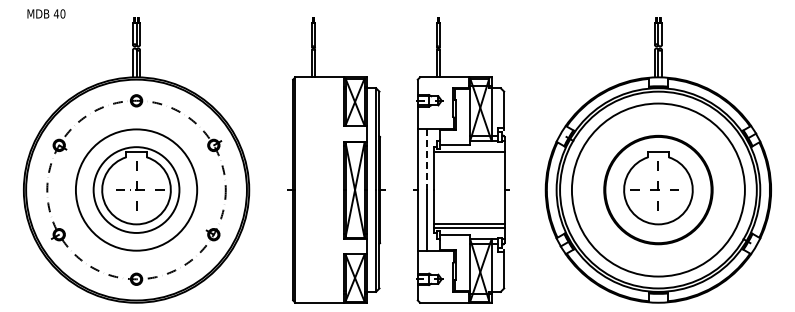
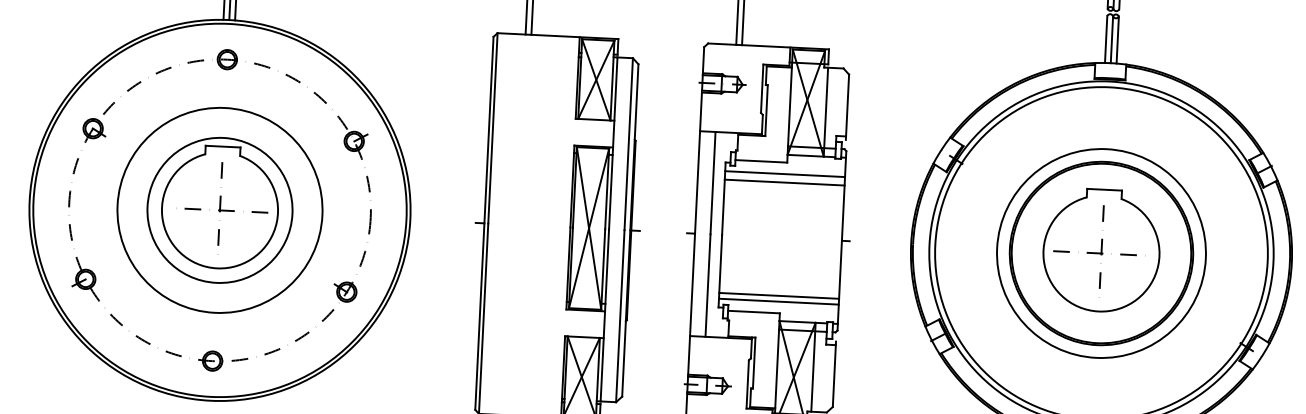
line: (468, 157) -> (783, 182), added
line: (426, 160) -> (712, 184), dashed -> solid
circle: (658, 189) -> (1101, 252), size x0.71

